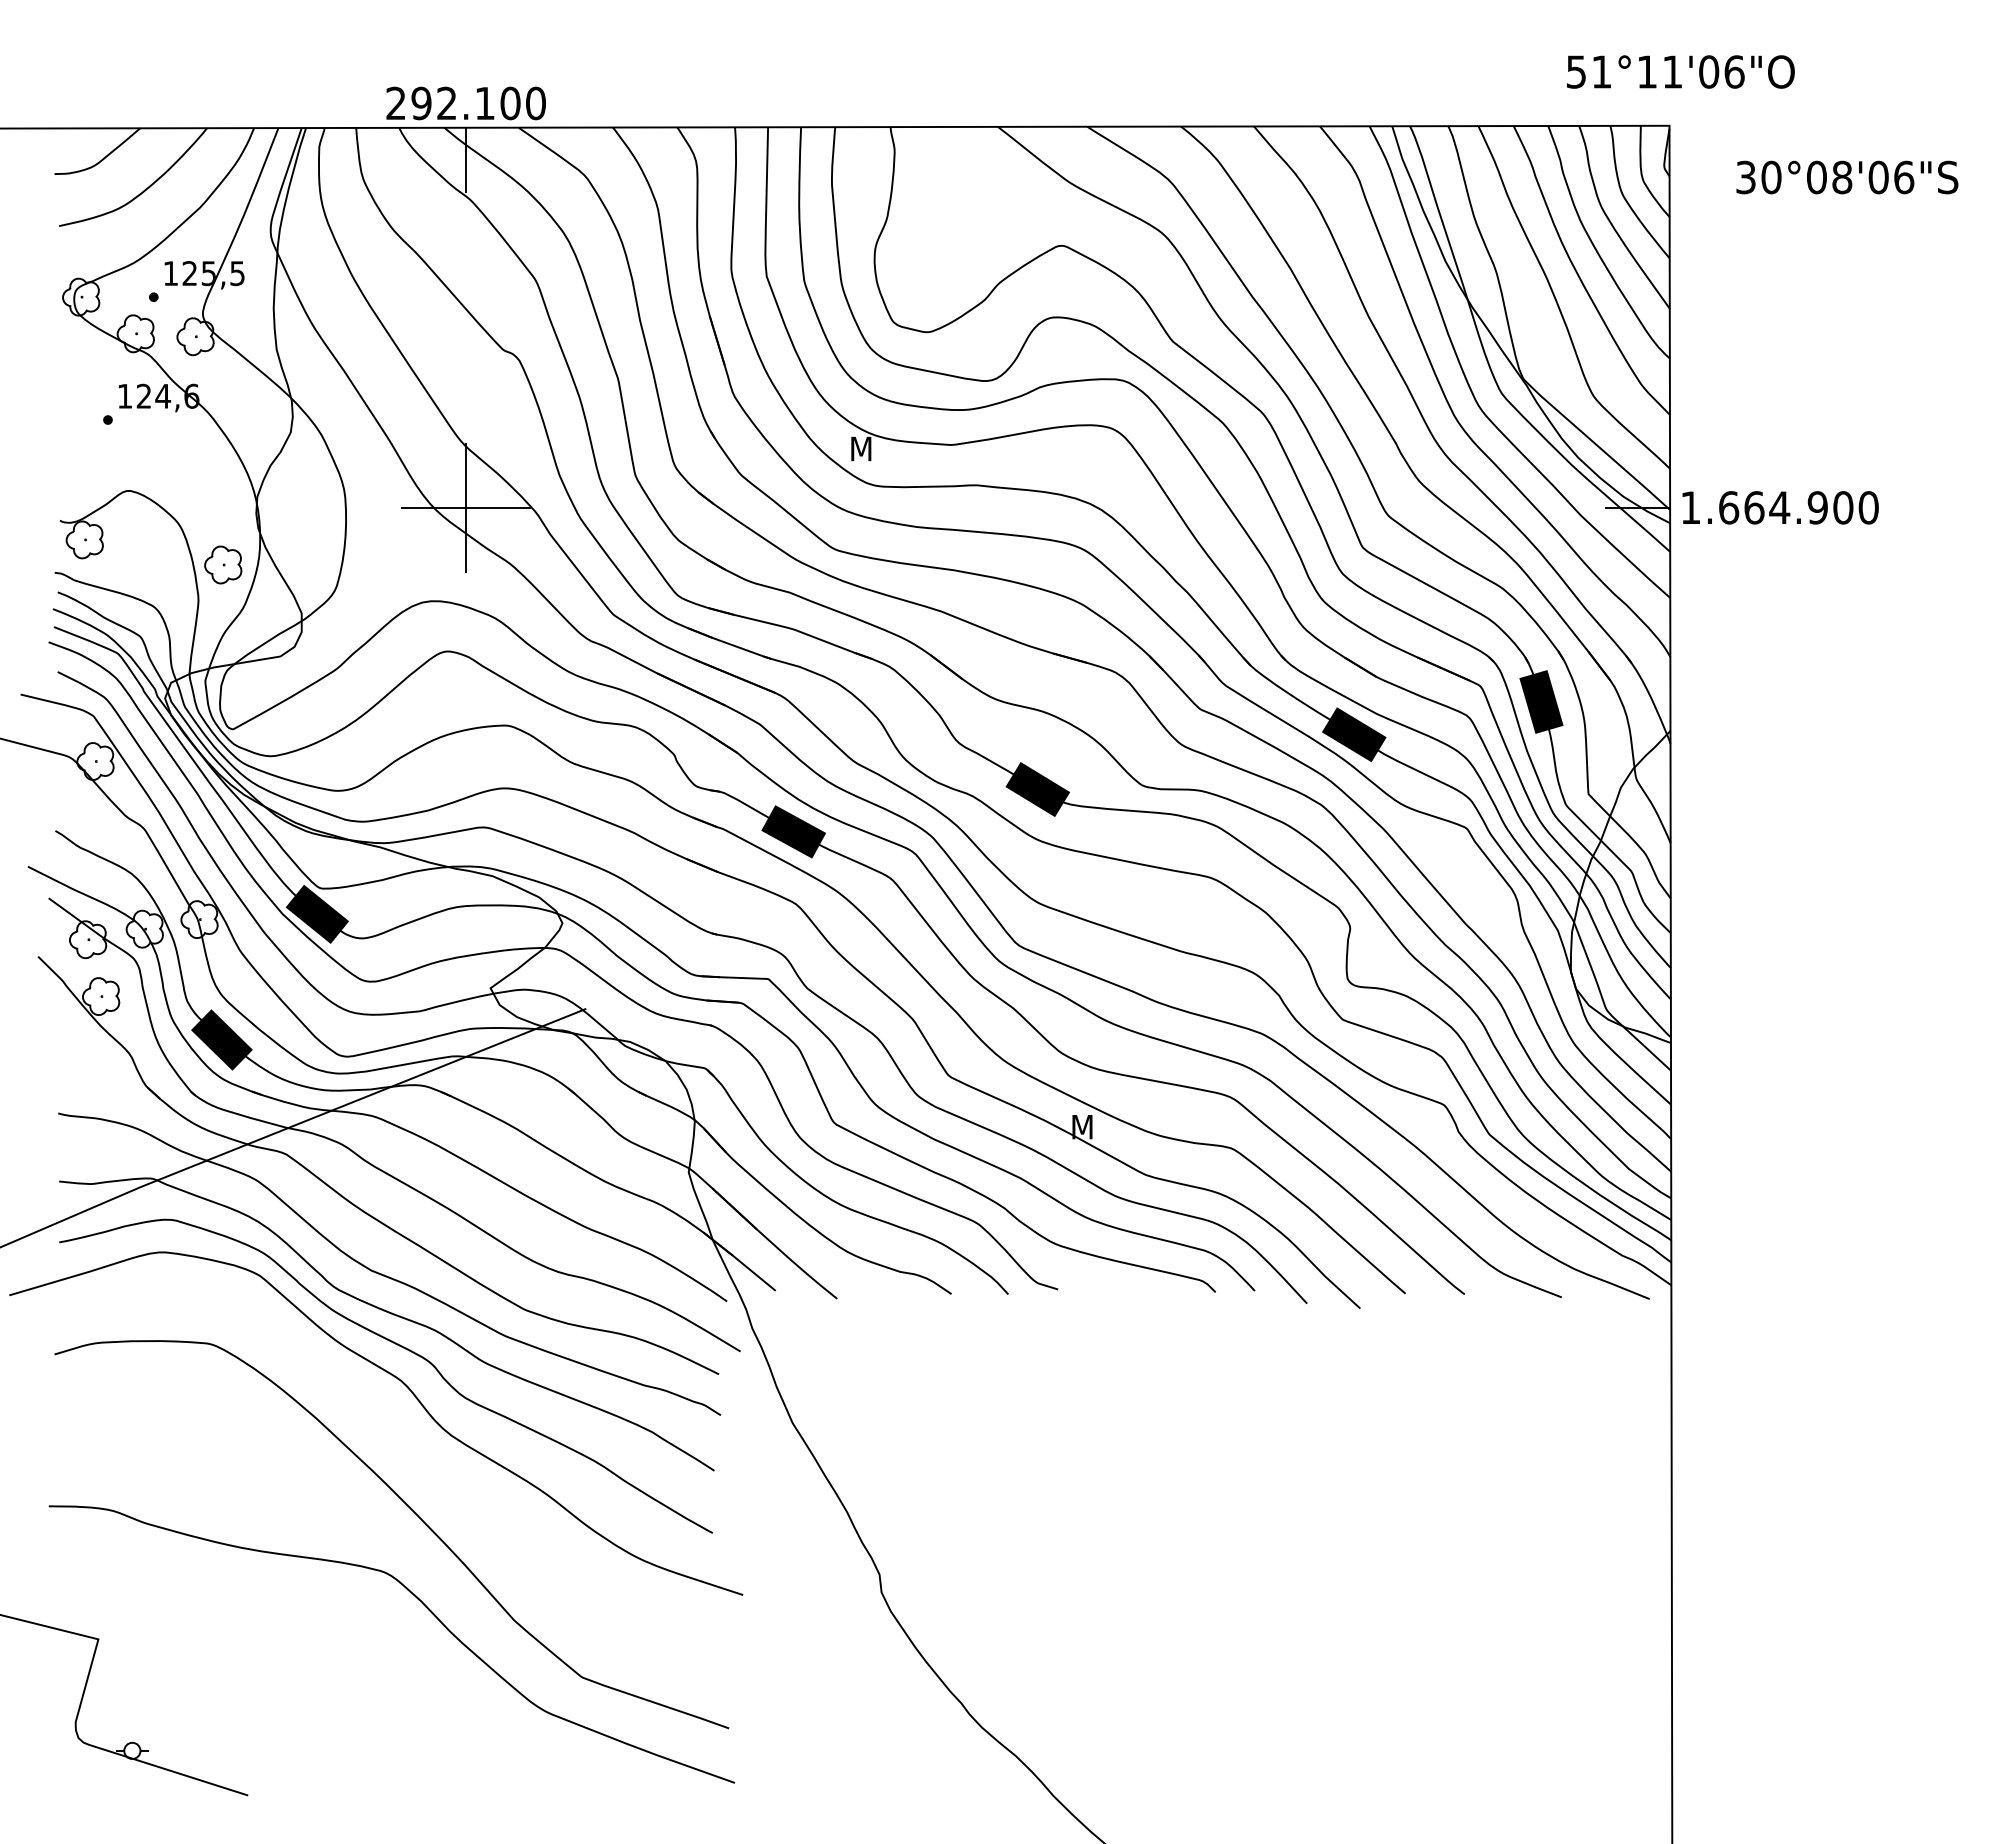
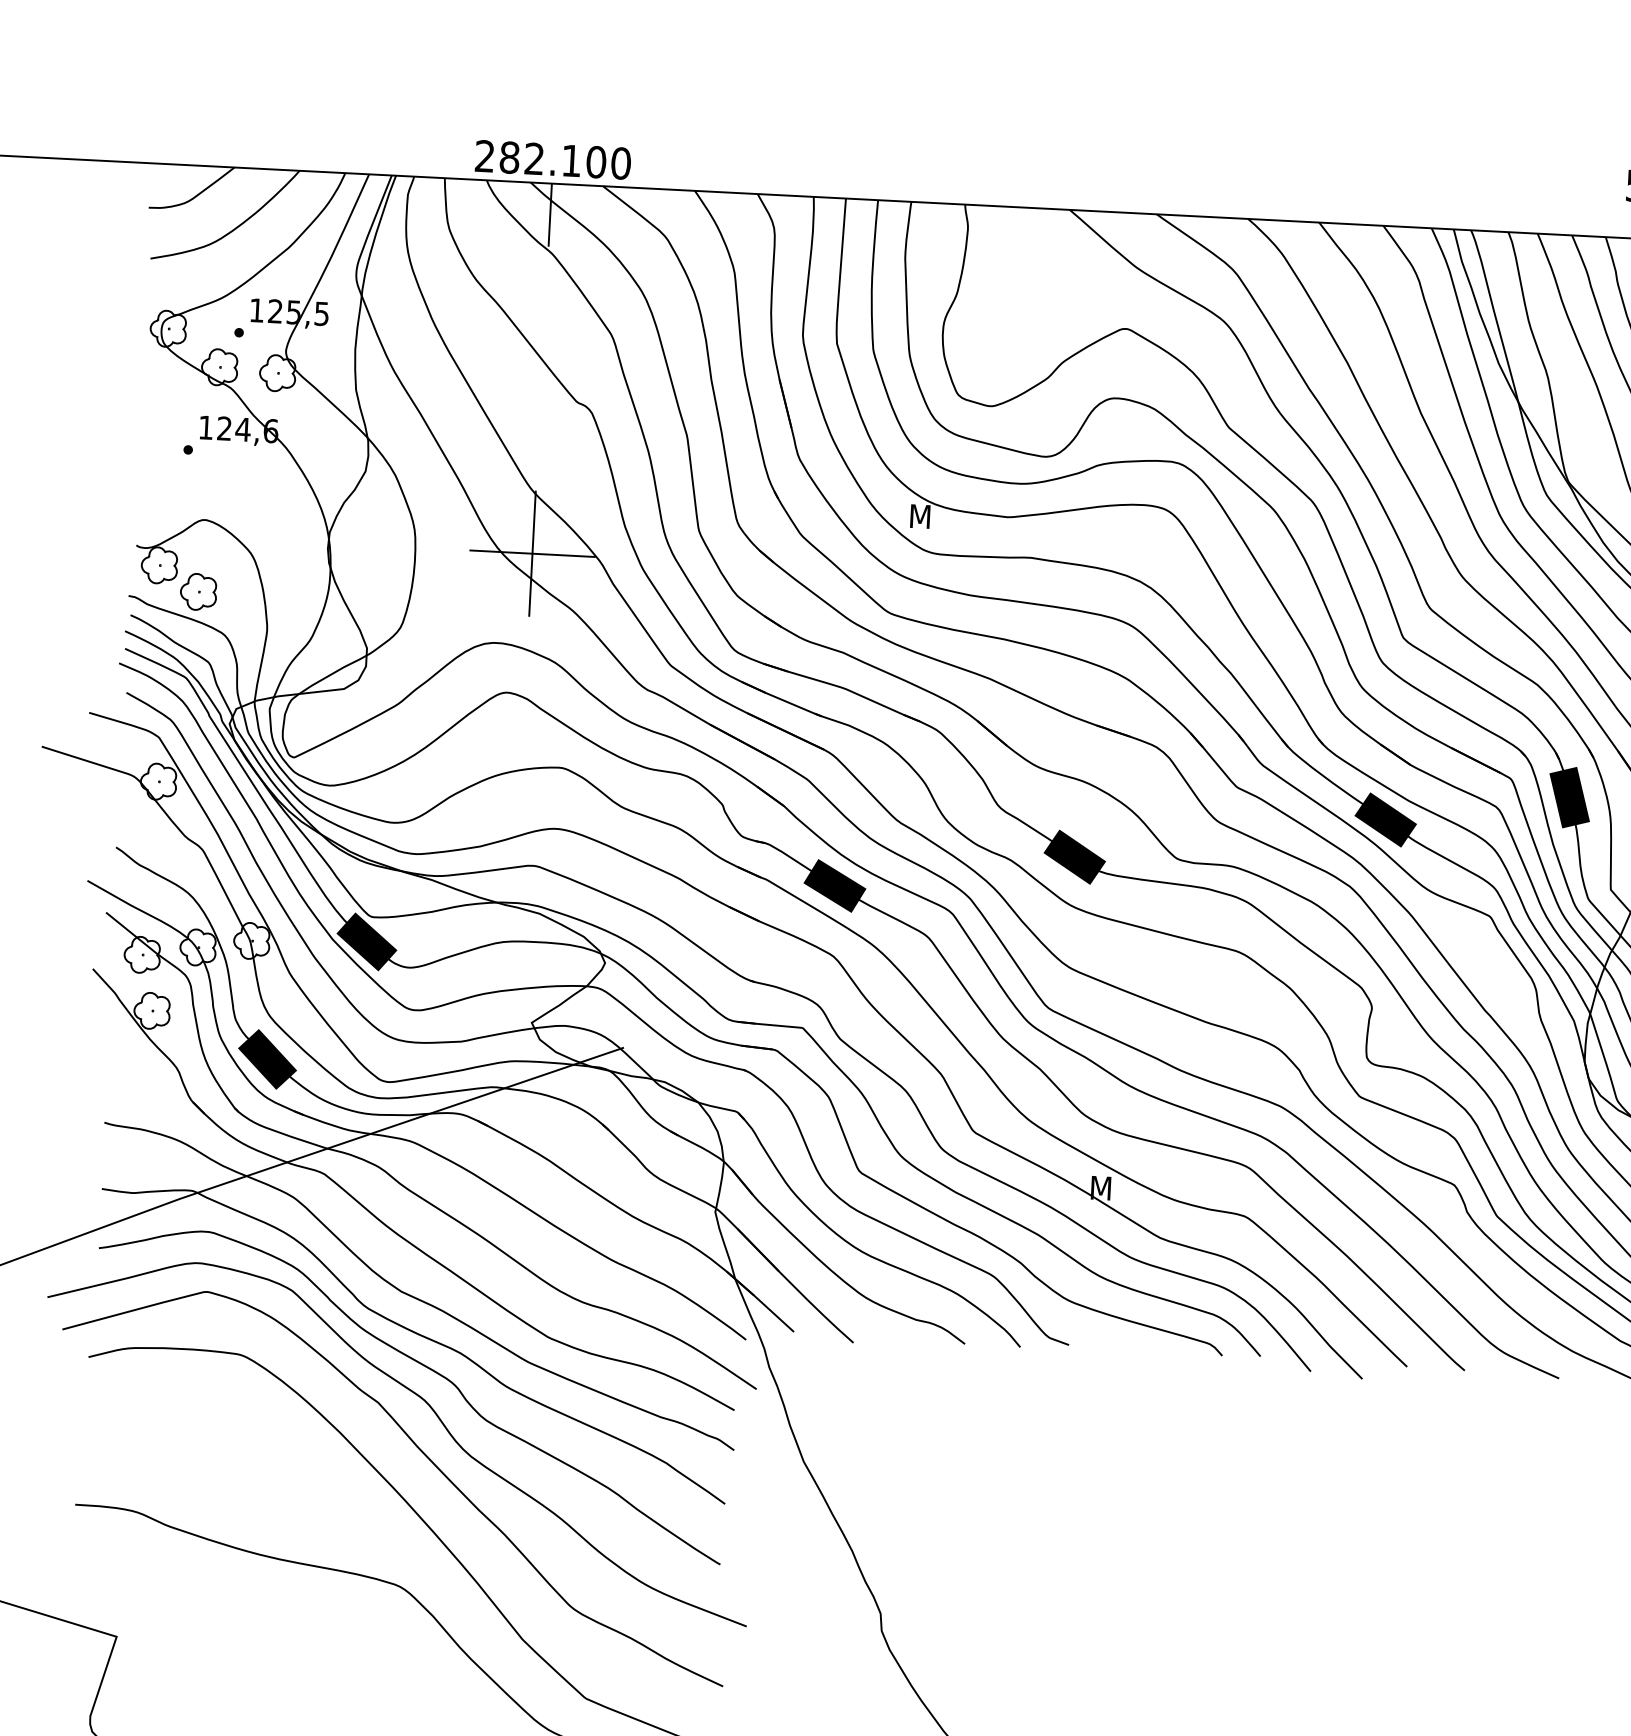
text: (421, 103) -> (509, 157), 292.100 -> 282.100
part: (223, 564) -> (198, 591), moved
curve: (405, 1438) -> (425, 1456), added

